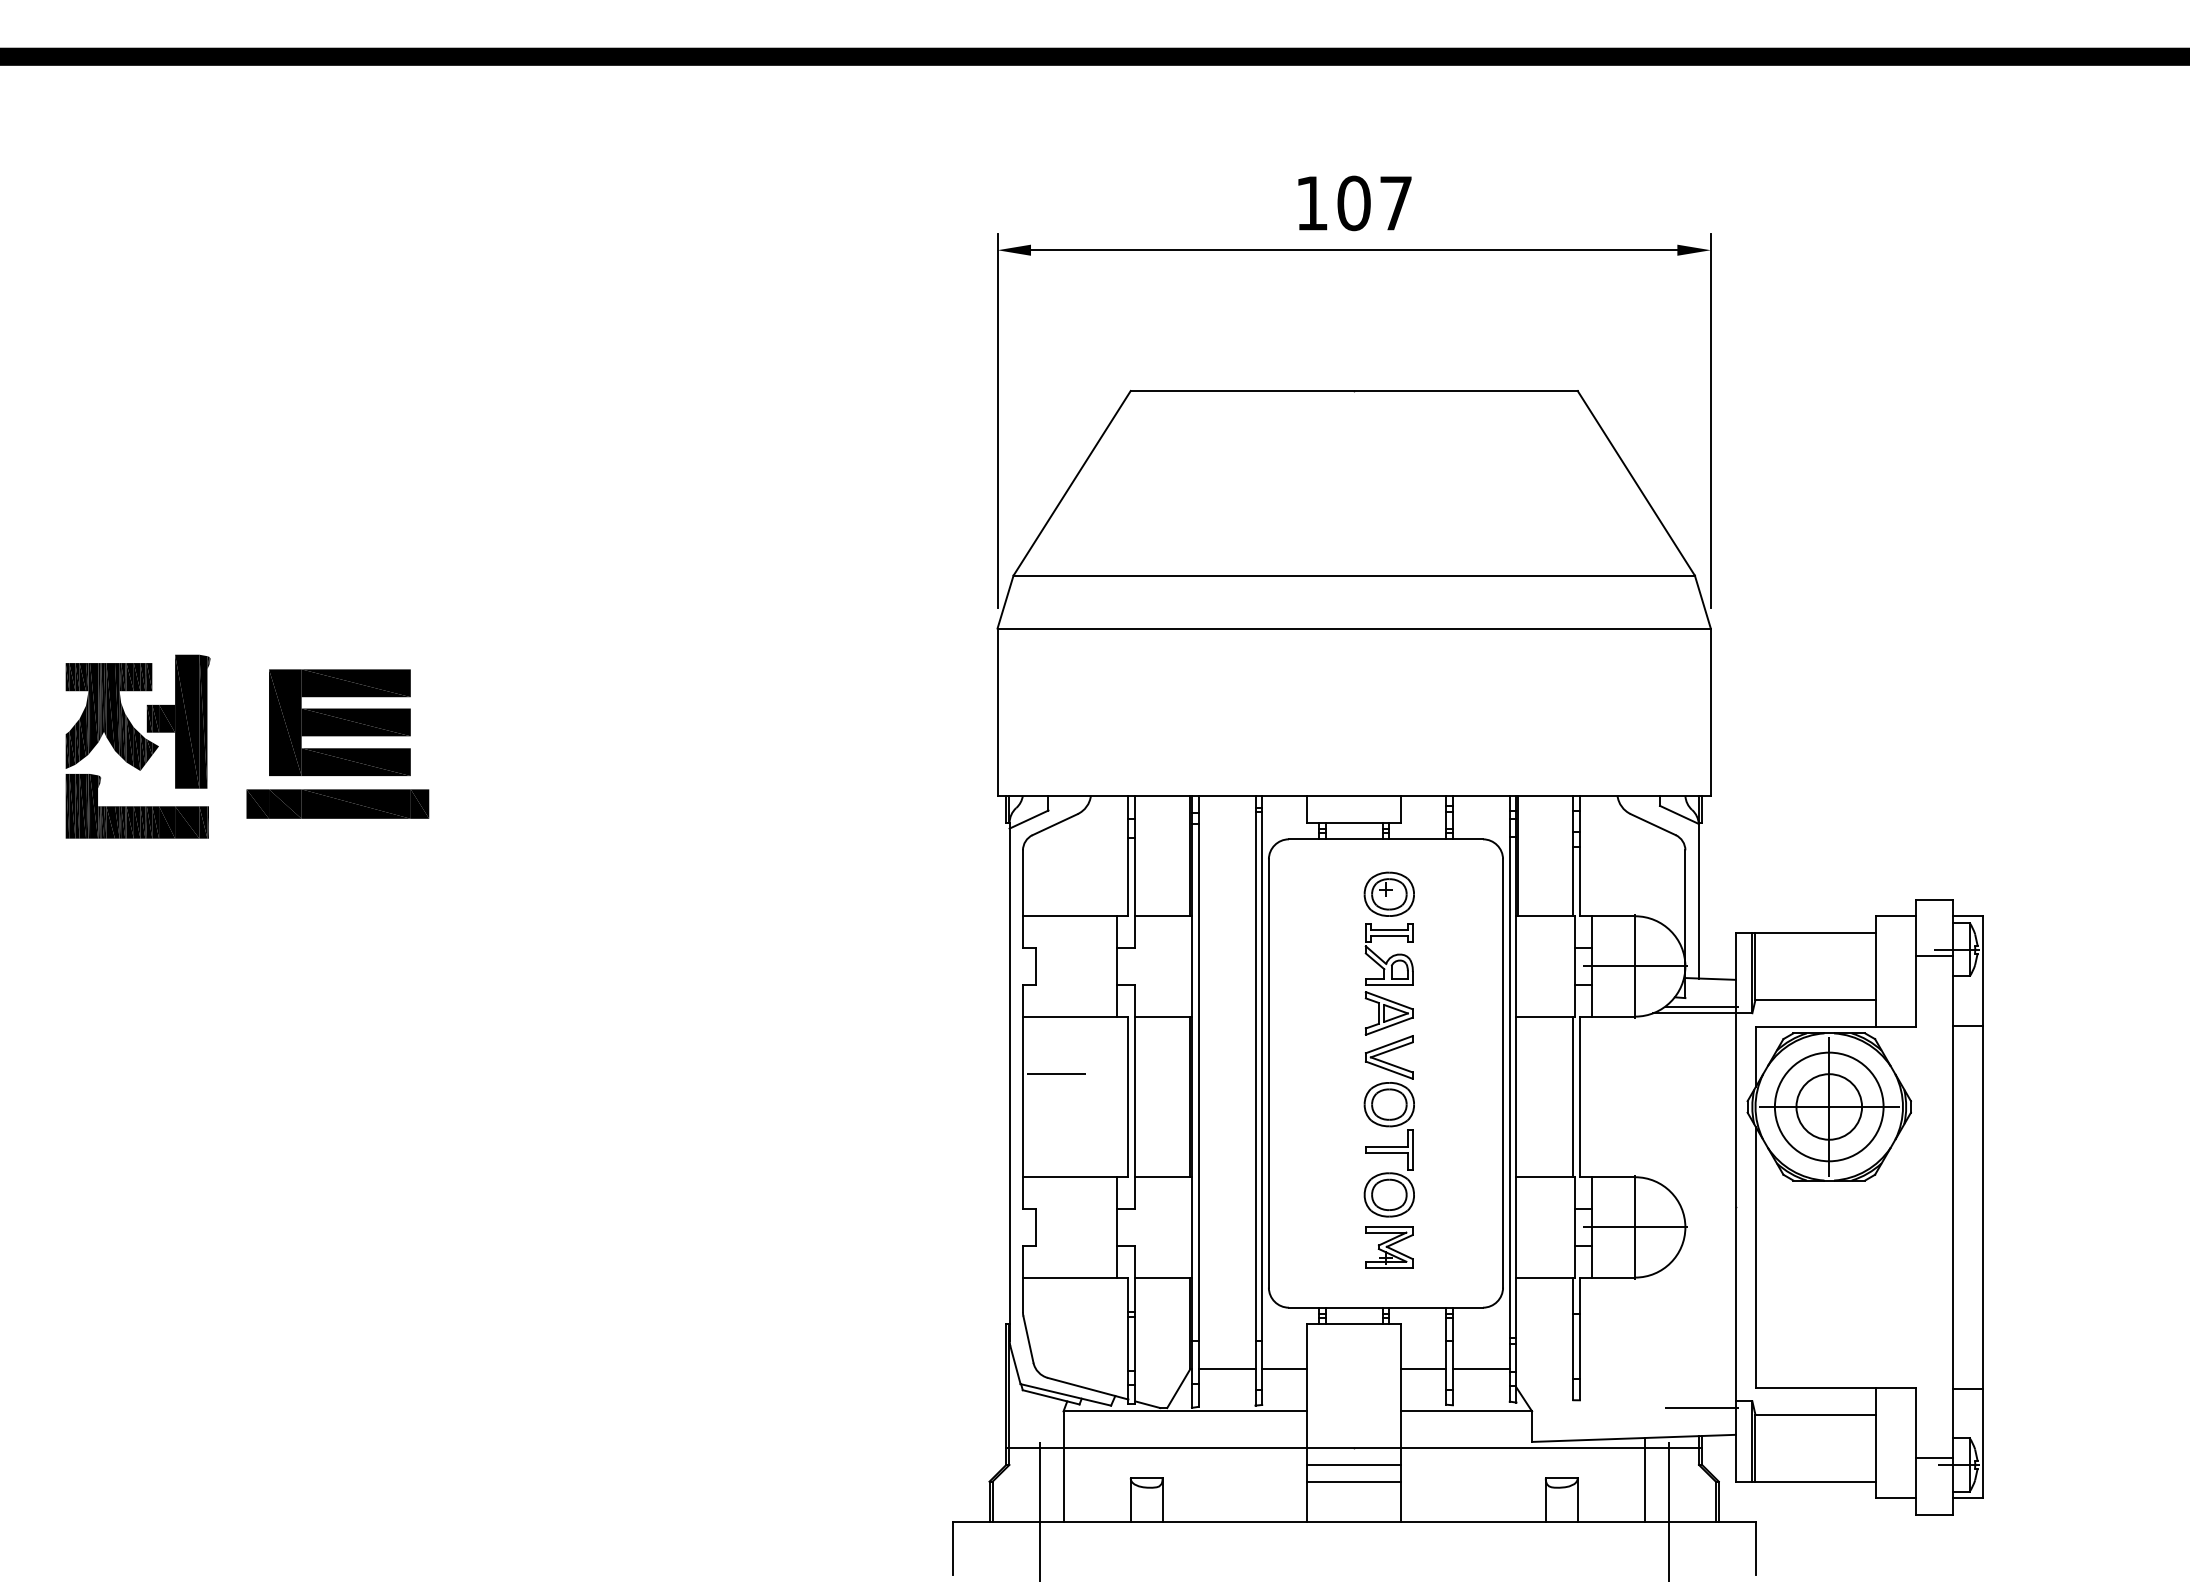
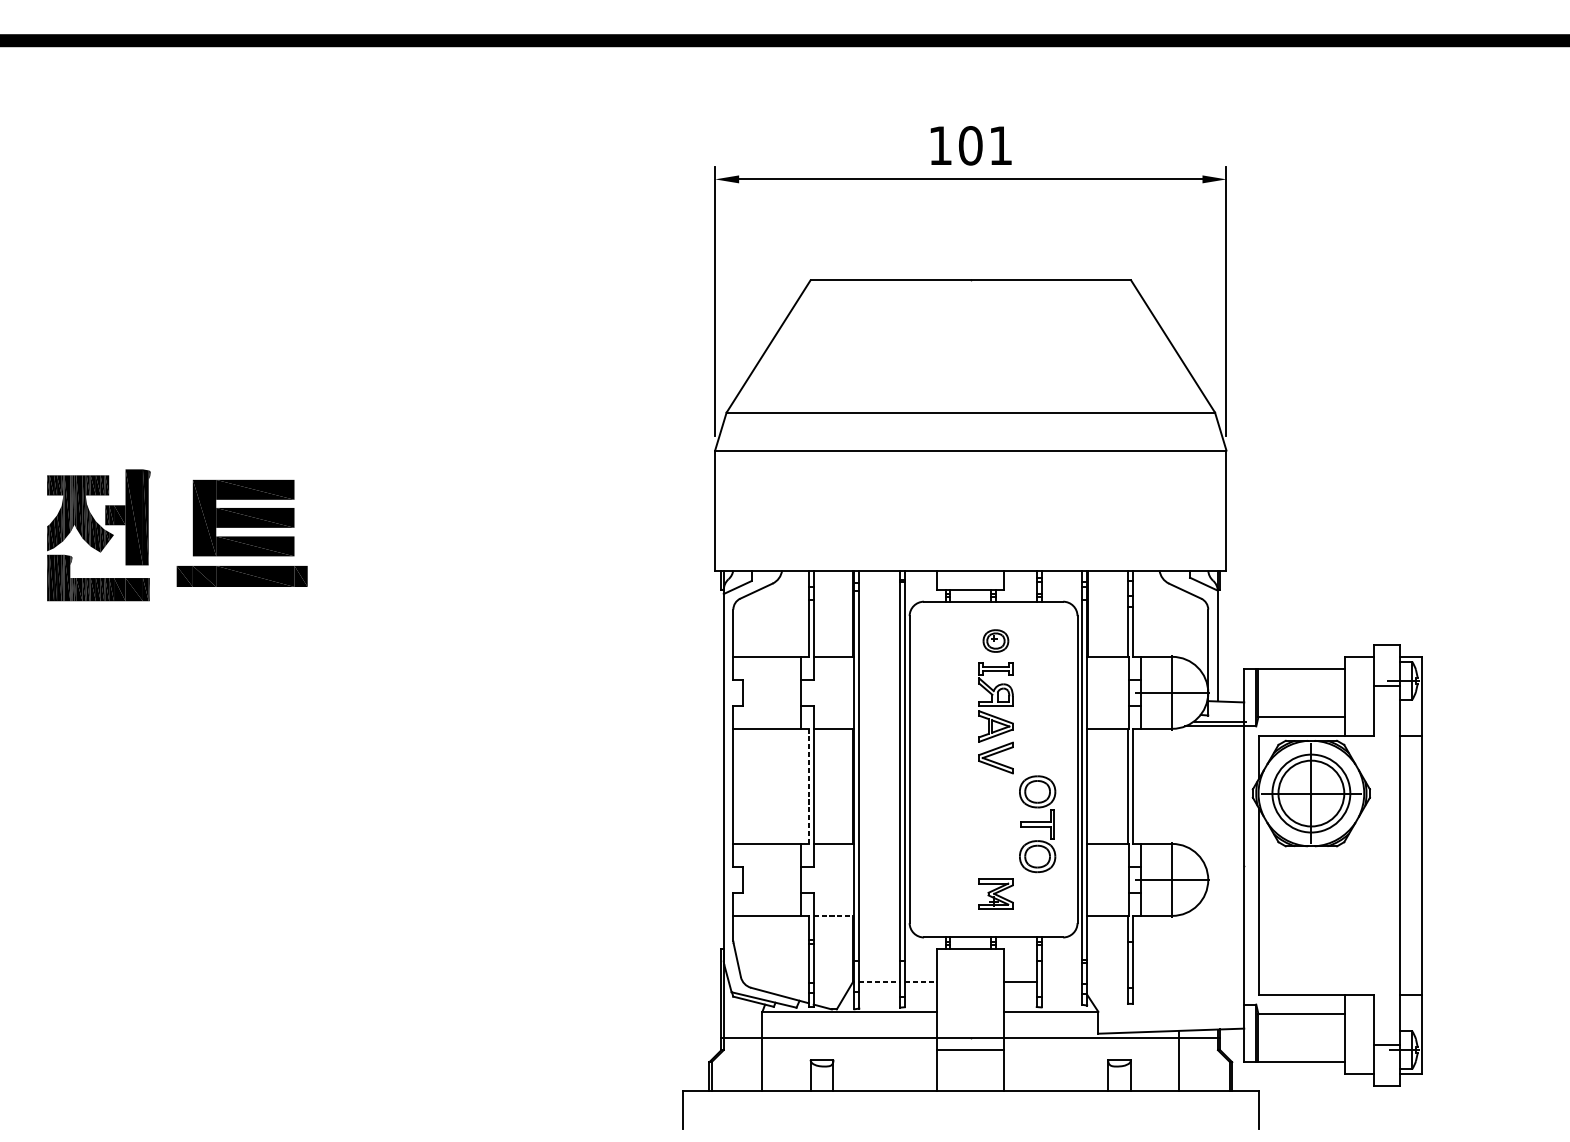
text: (1395, 203) -> (1000, 145), 107 -> 101
part: (1388, 893) -> (995, 640), size x0.7
line: (1056, 1073) -> (757, 769), removed
line: (1128, 1096) -> (809, 786), solid -> dashed
circle: (1829, 1106) -> (1311, 793), size x1.4
part: (1388, 1149) -> (1036, 824), moved
line: (1163, 1277) -> (834, 915), solid -> dashed
line: (1227, 1369) -> (879, 981), solid -> dashed
line: (1284, 1369) -> (920, 981), solid -> dashed
line: (1480, 1369) -> (1061, 981), removed
line: (1701, 1408) -> (1219, 1009), removed
line: (1354, 1481) -> (971, 1062), removed
line: (1039, 1511) -> (745, 1083), removed
line: (1668, 1511) -> (1196, 1083), removed

